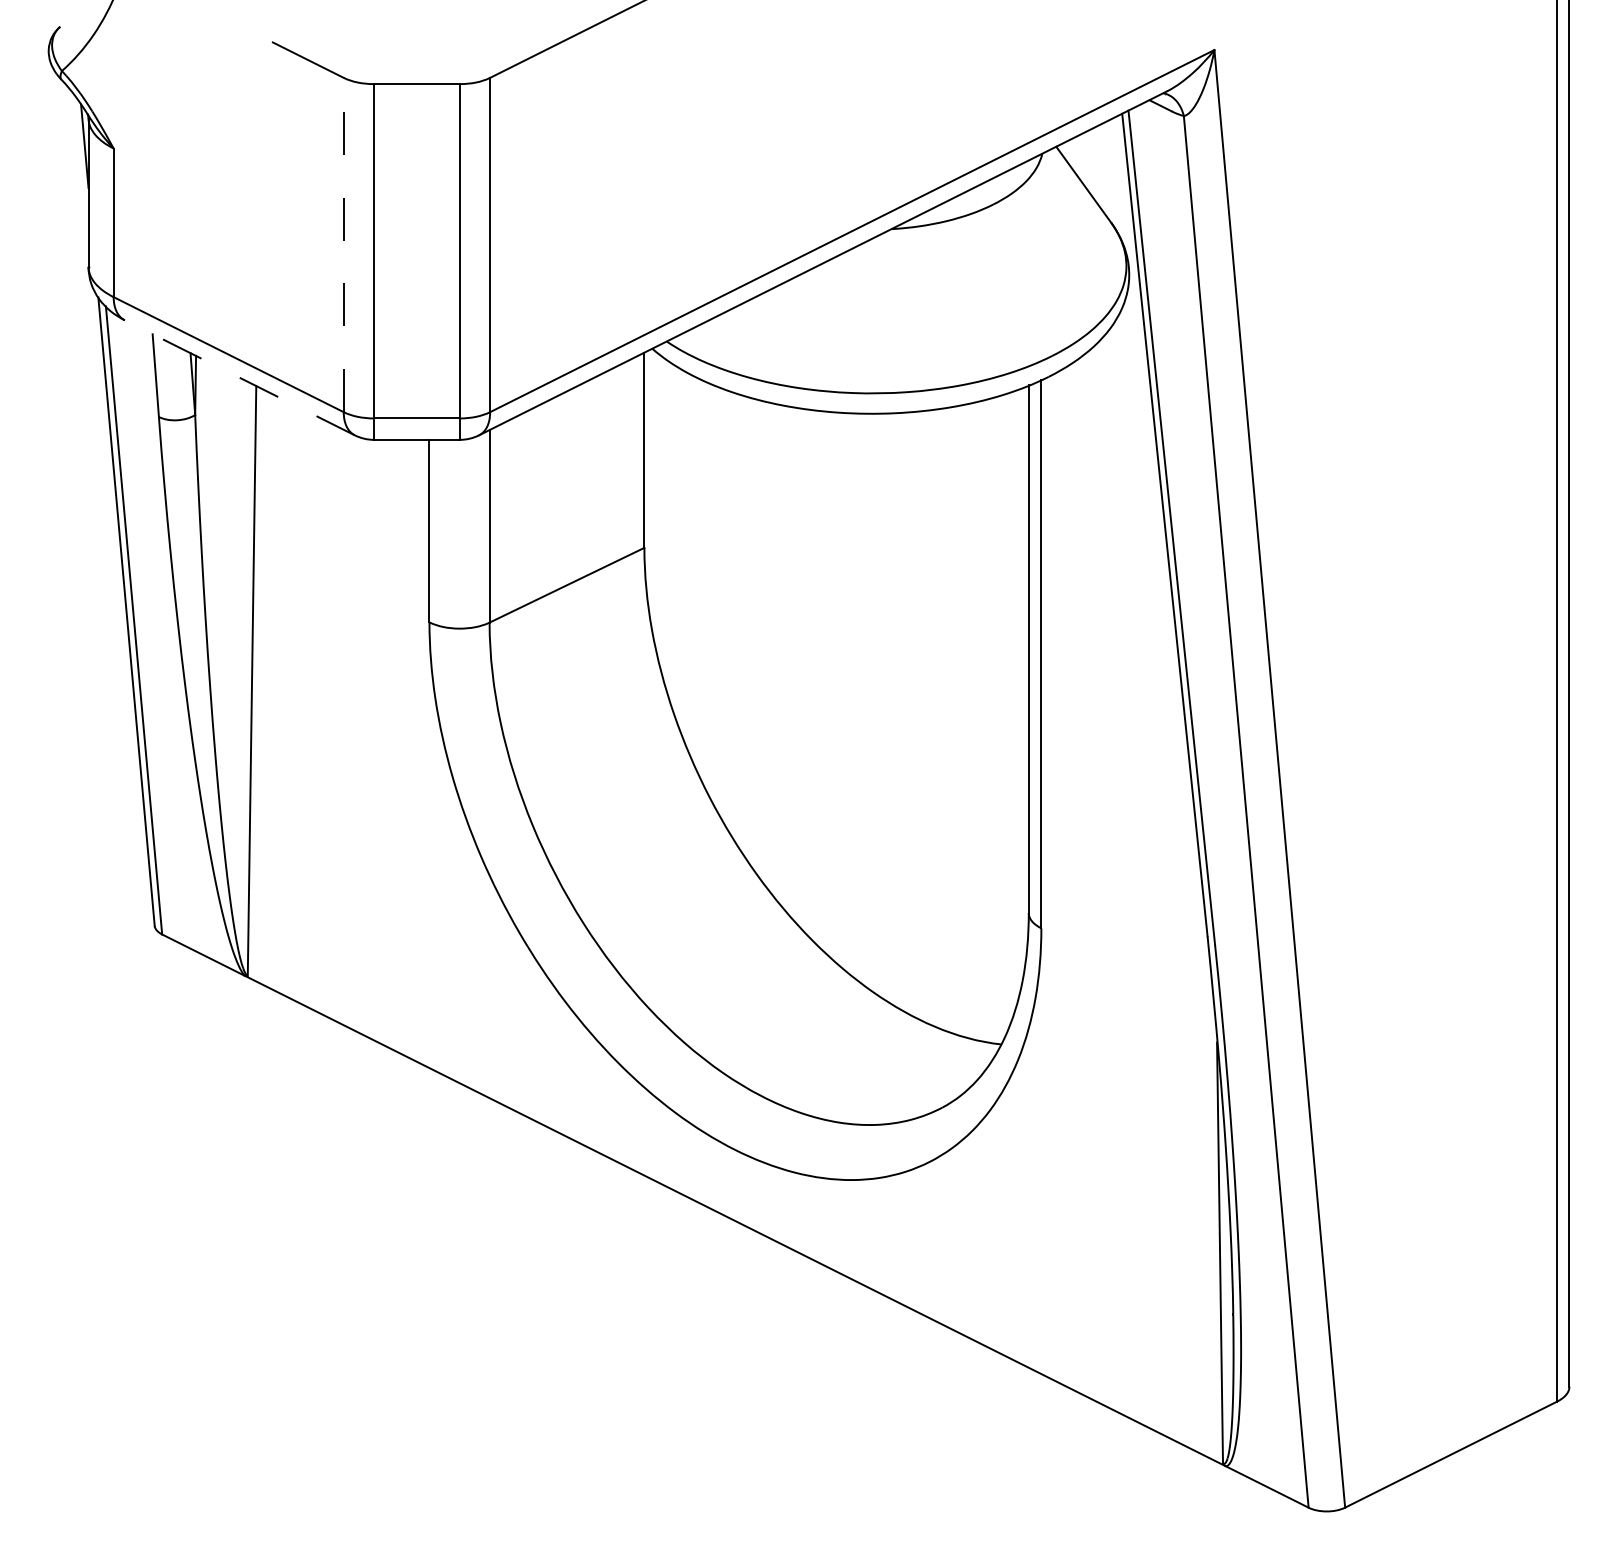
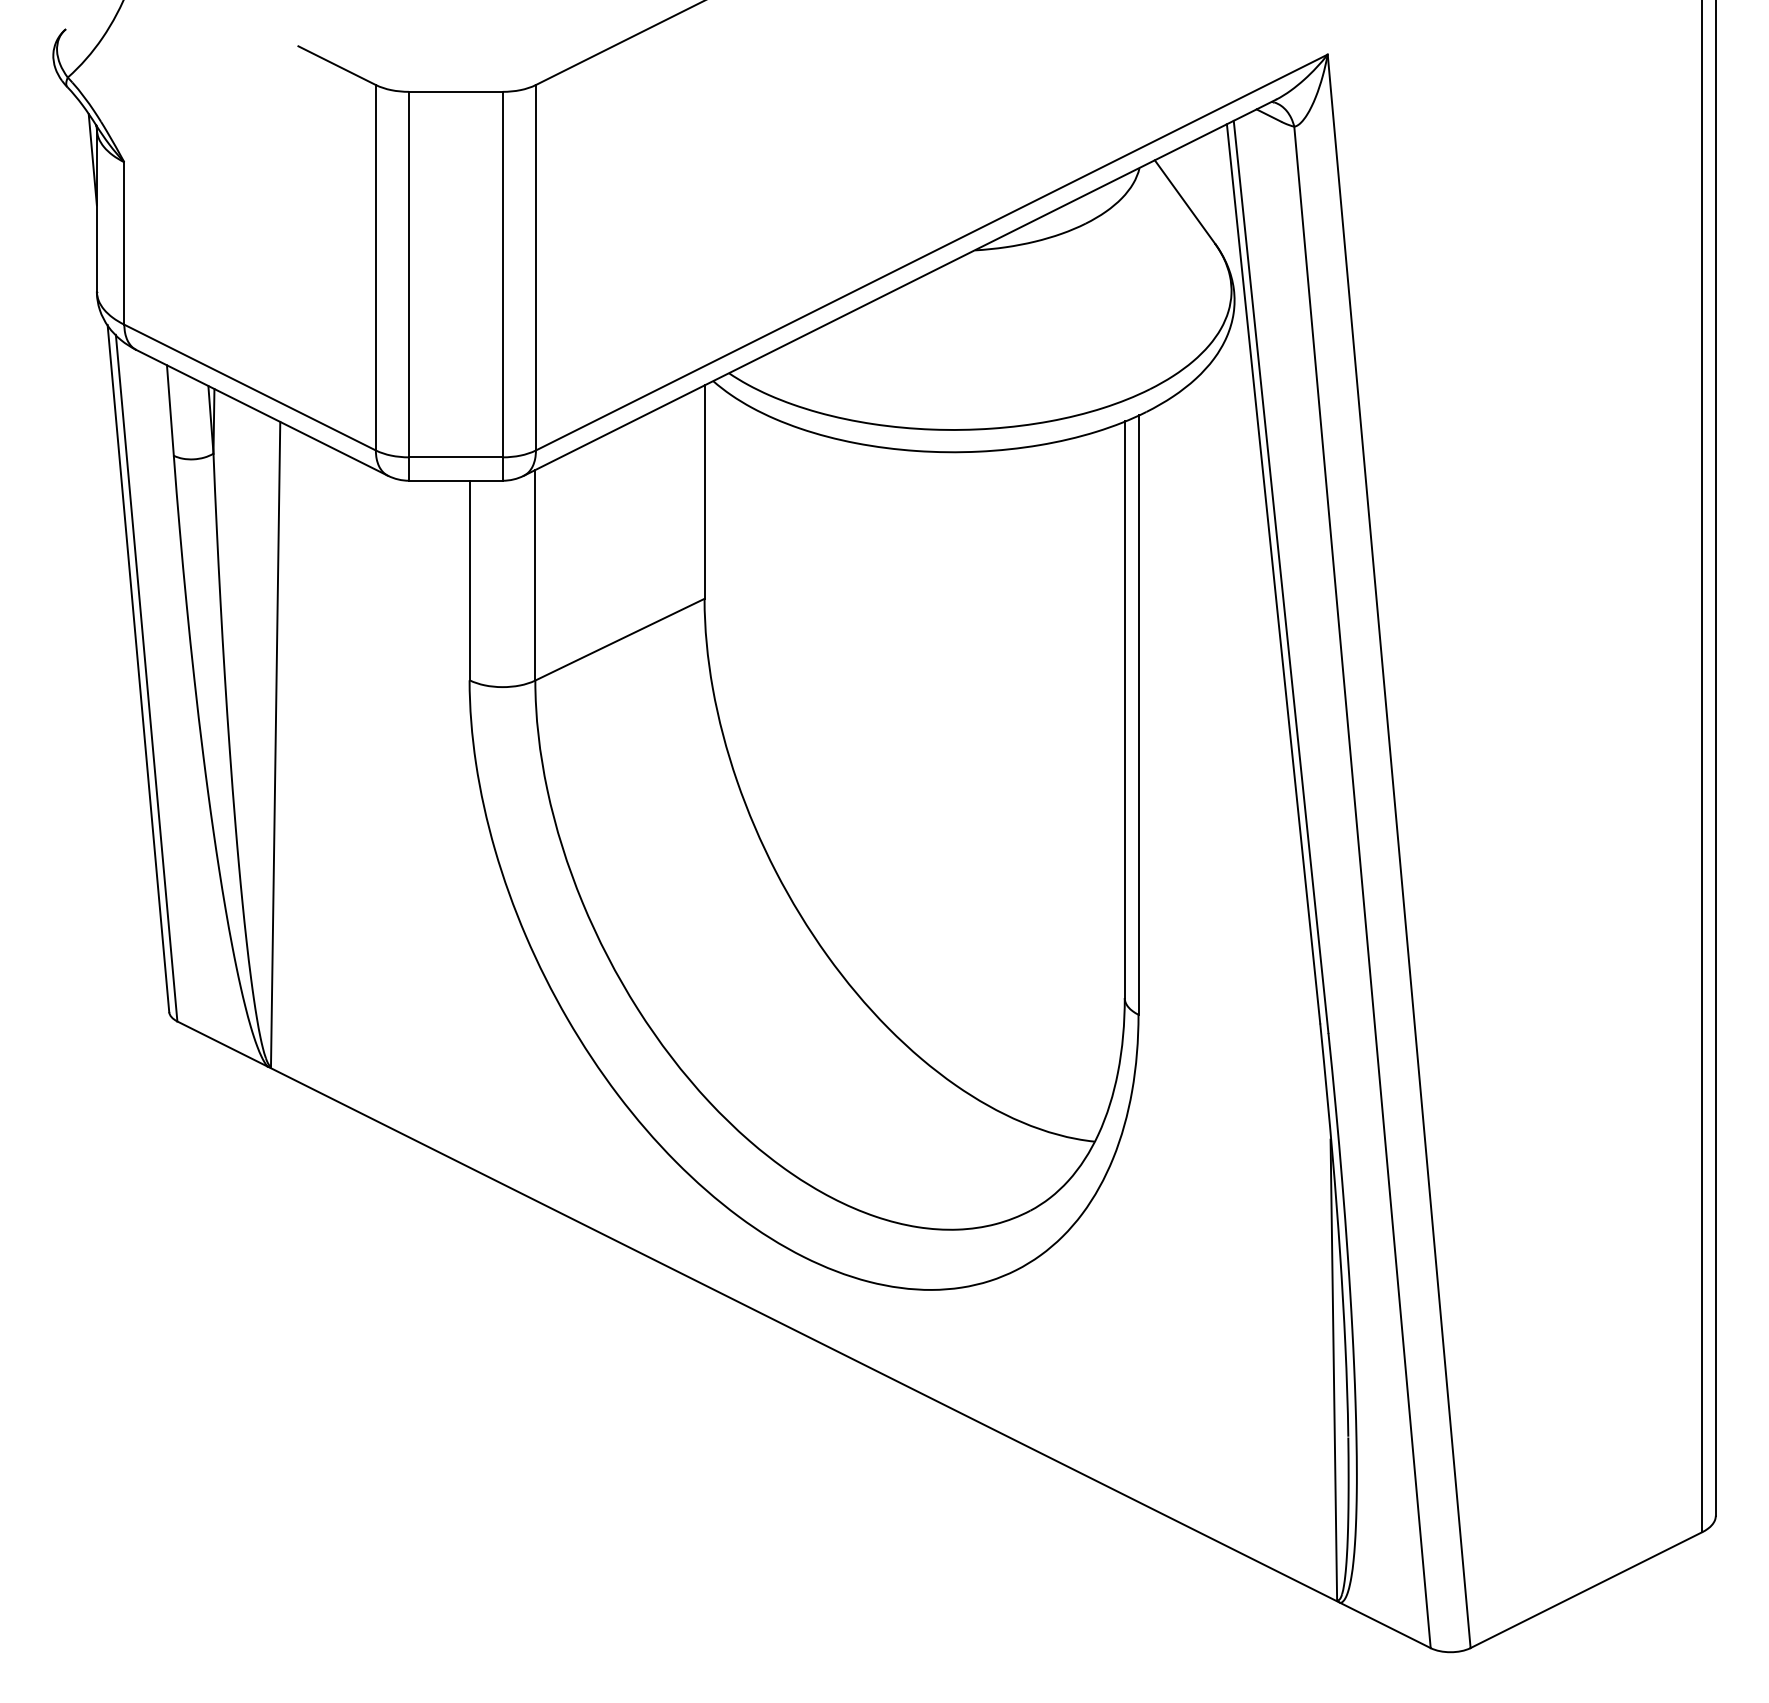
line: (343, 244) -> (375, 267), dashed -> solid
line: (239, 377) -> (261, 412), dashed -> solid

